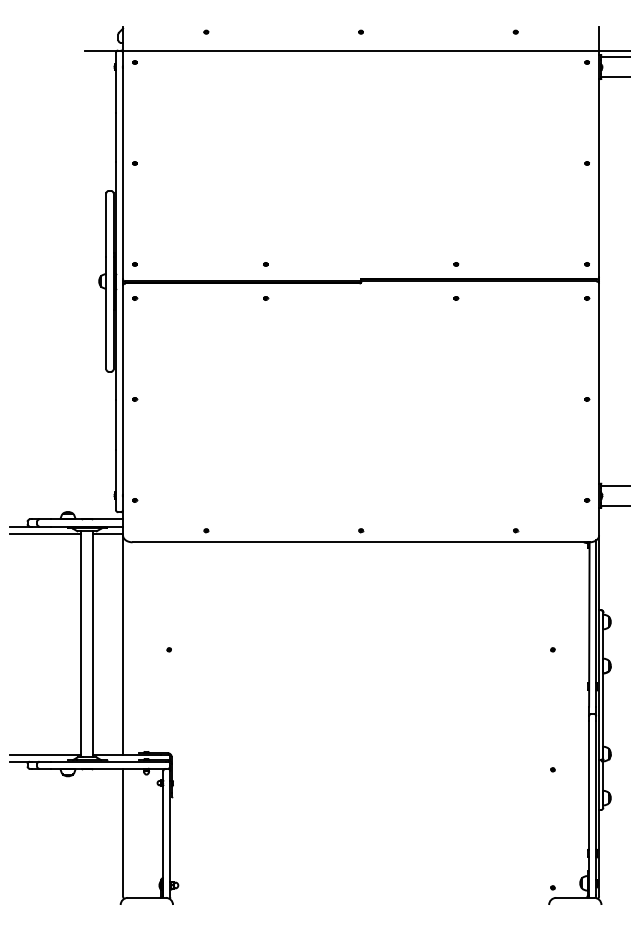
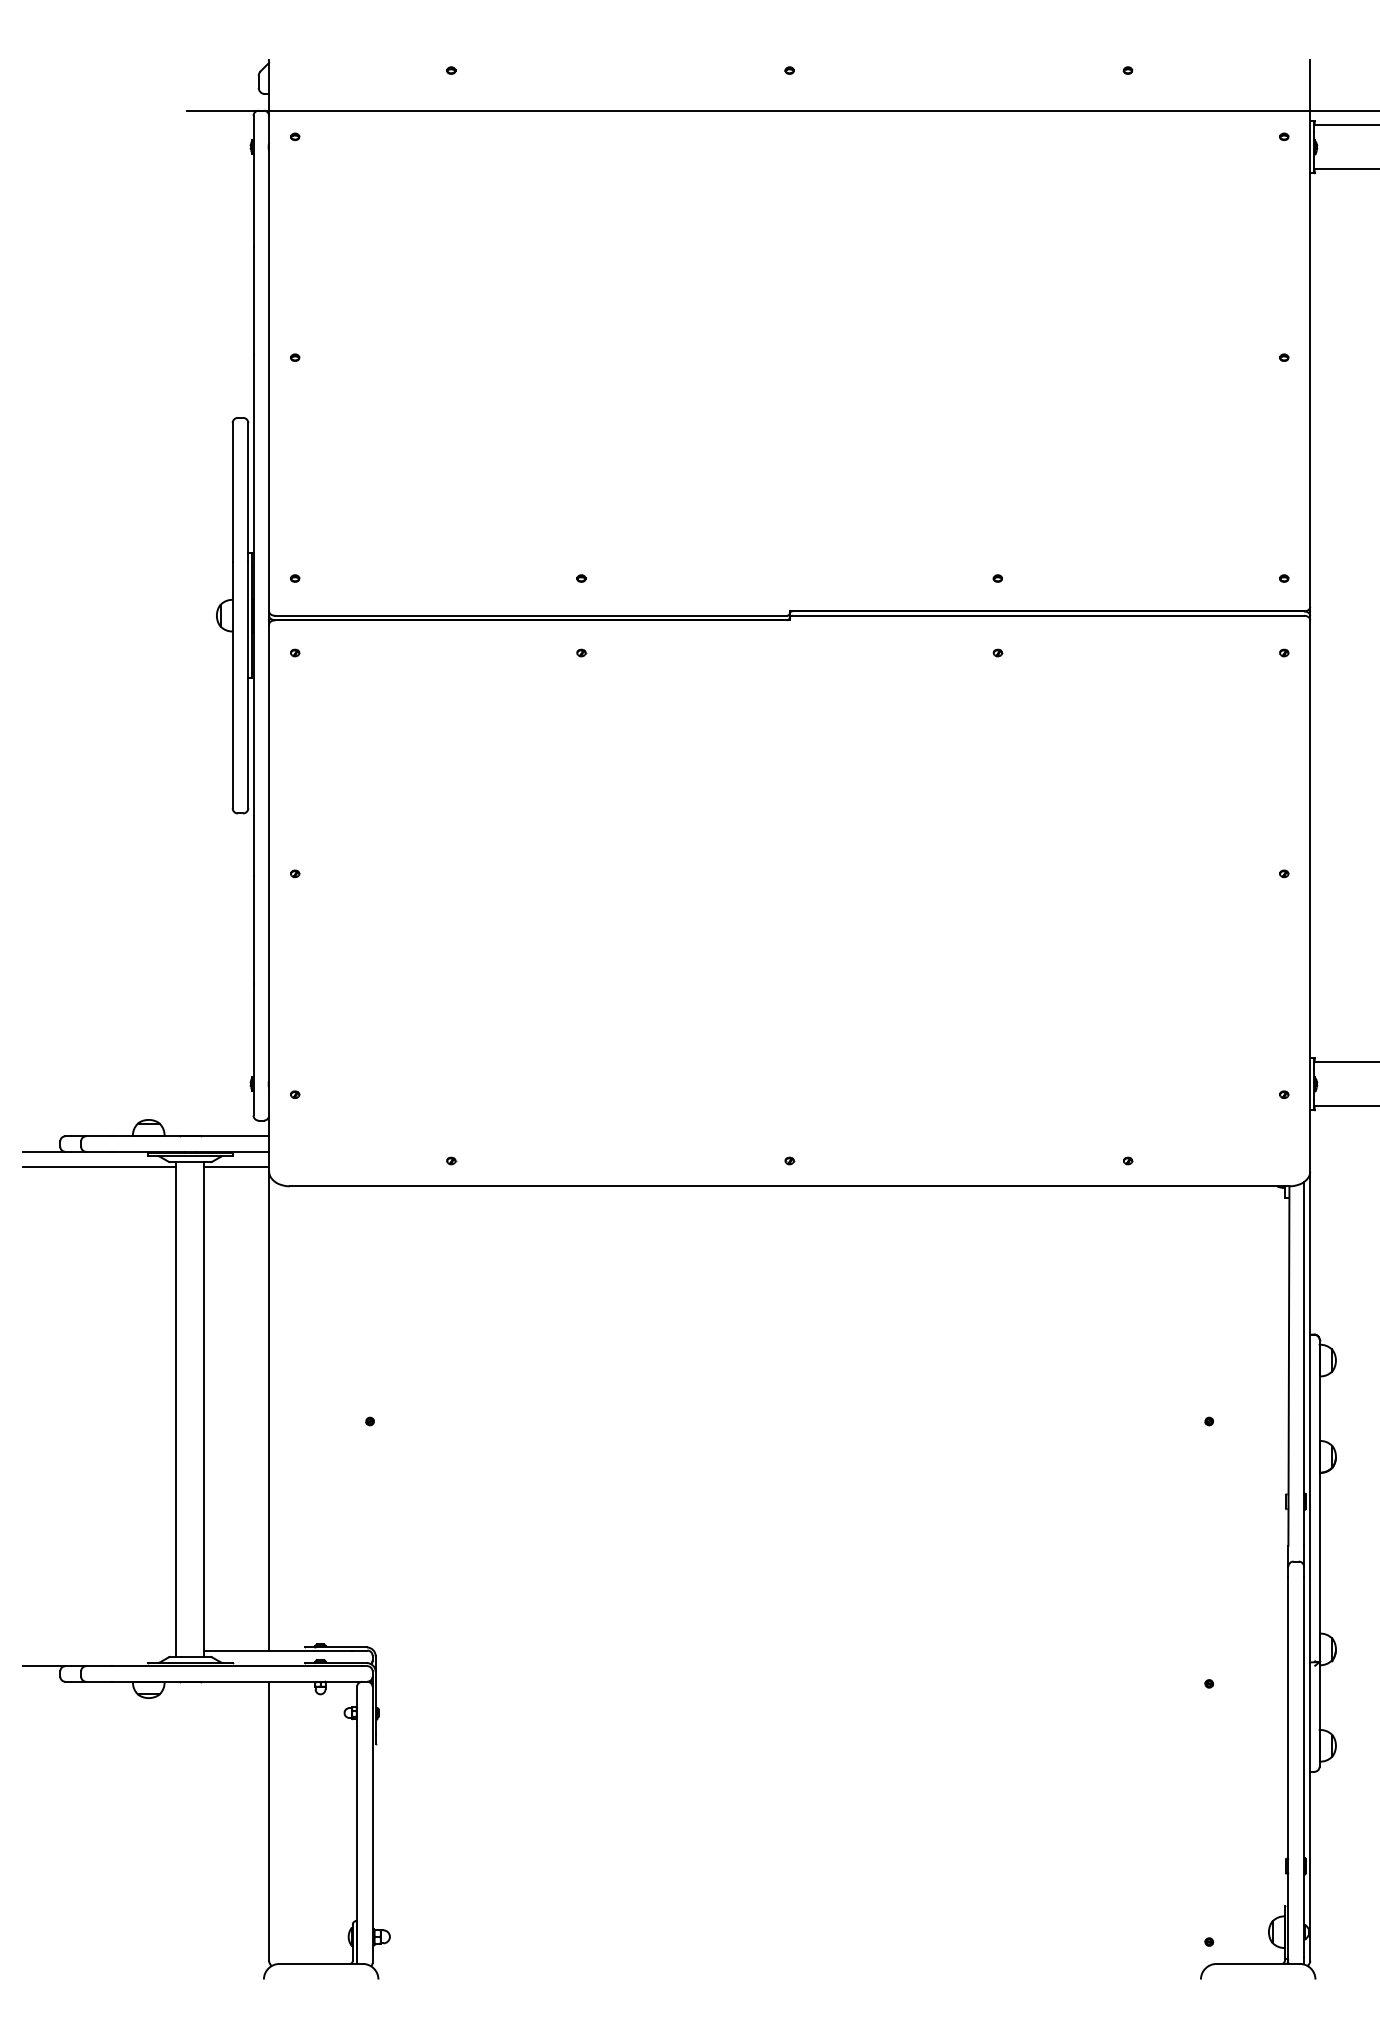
line: (45, 754) -> (99, 1650), removed

